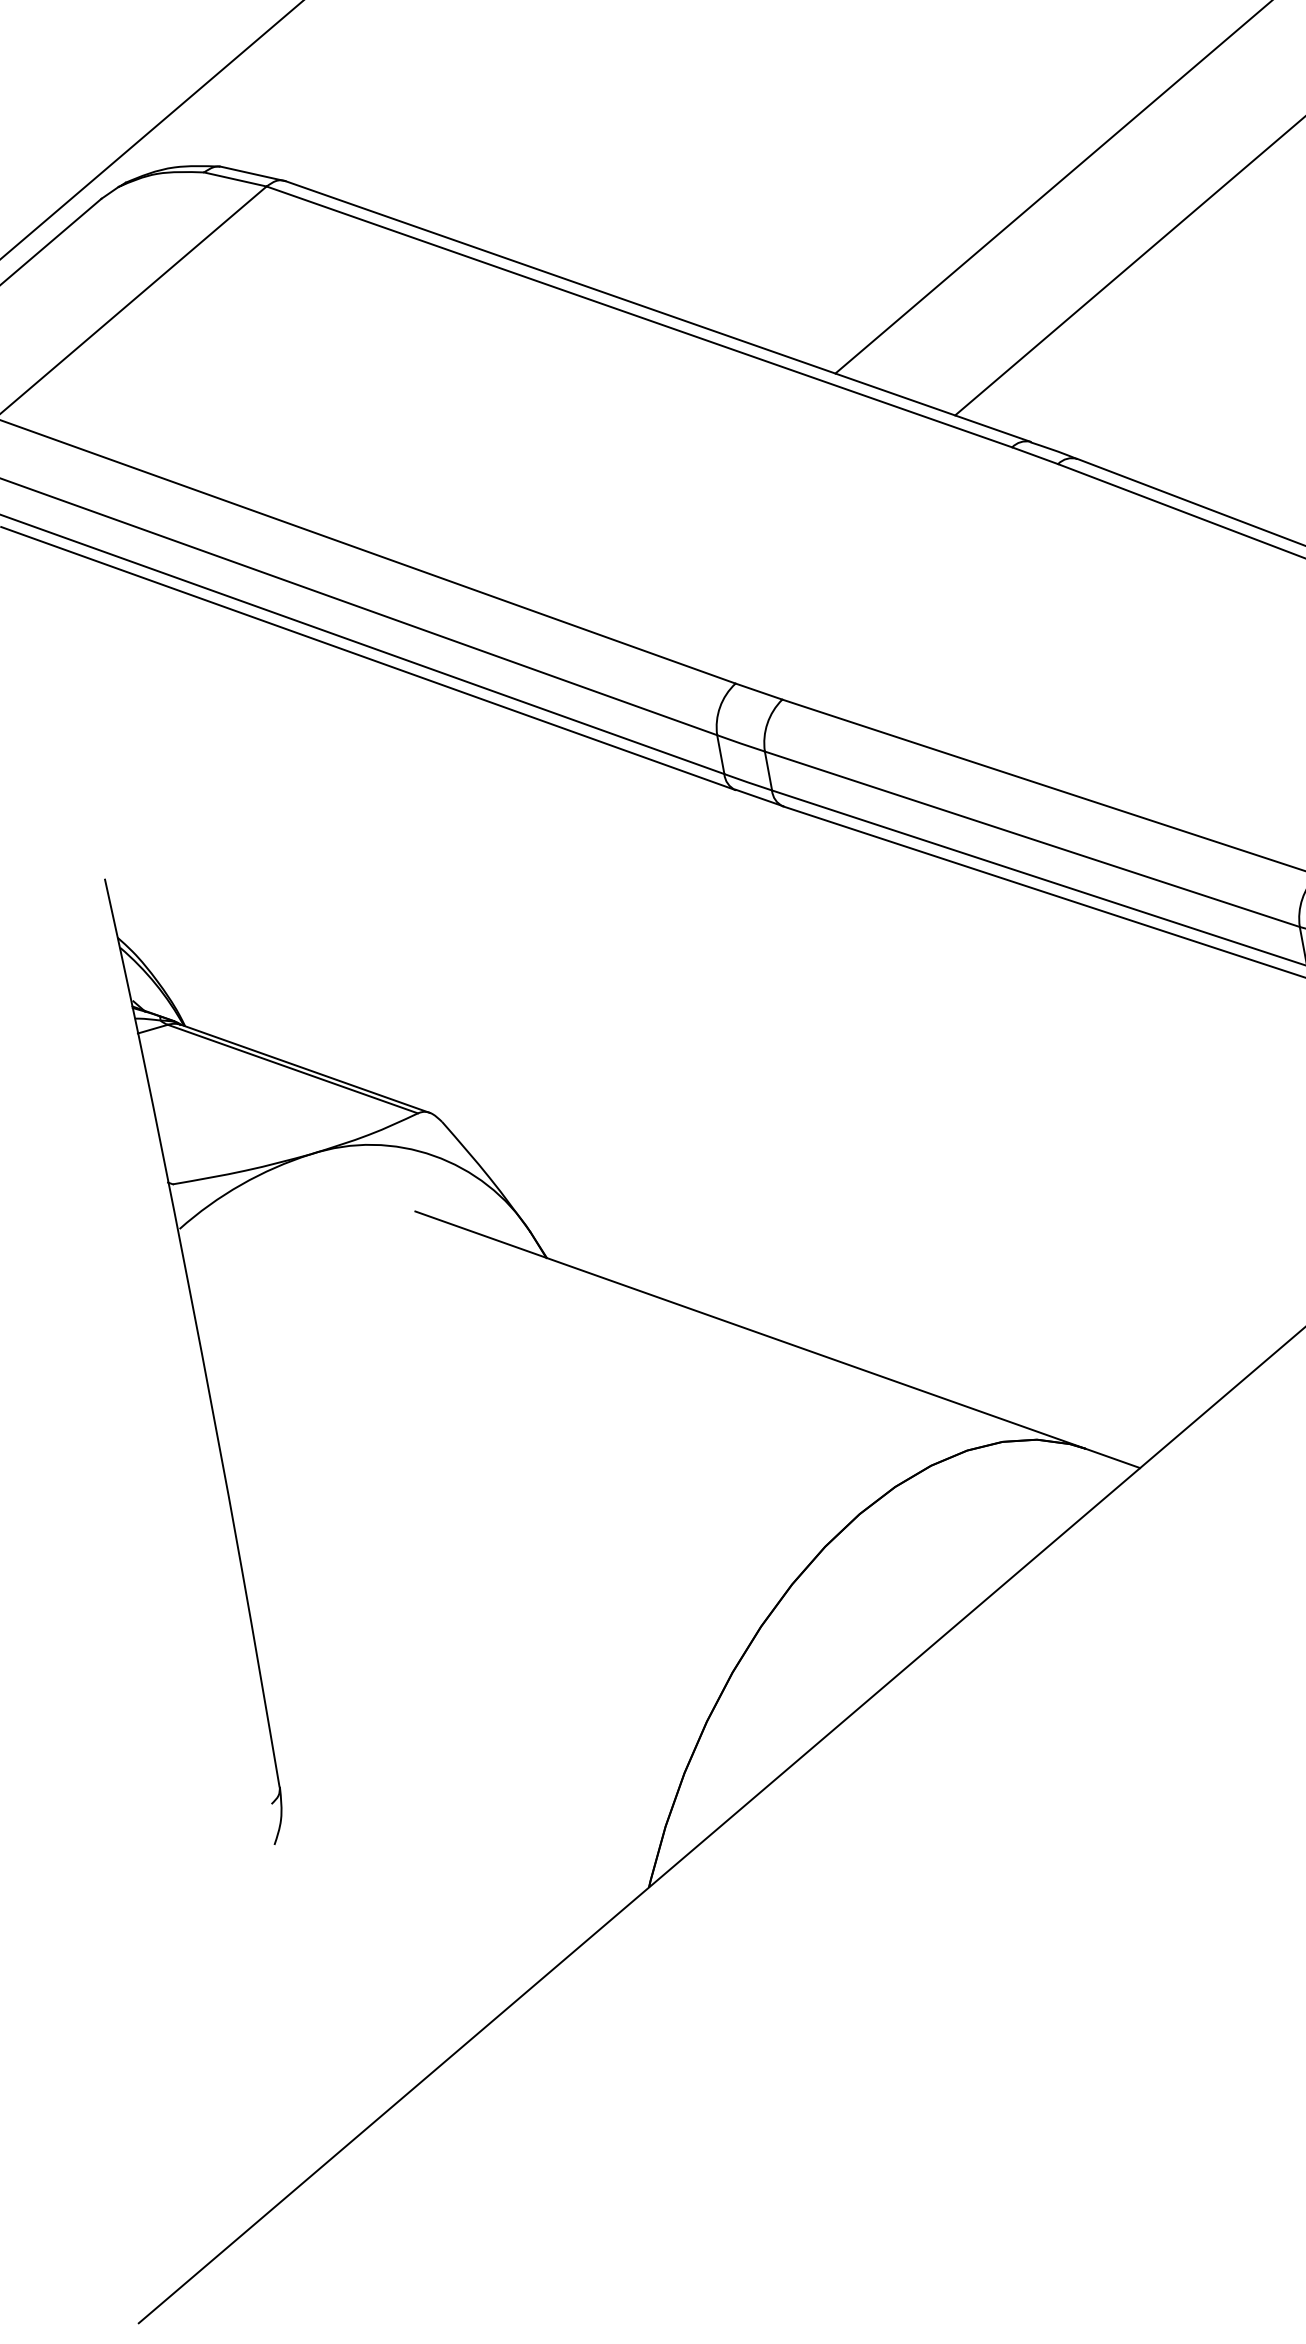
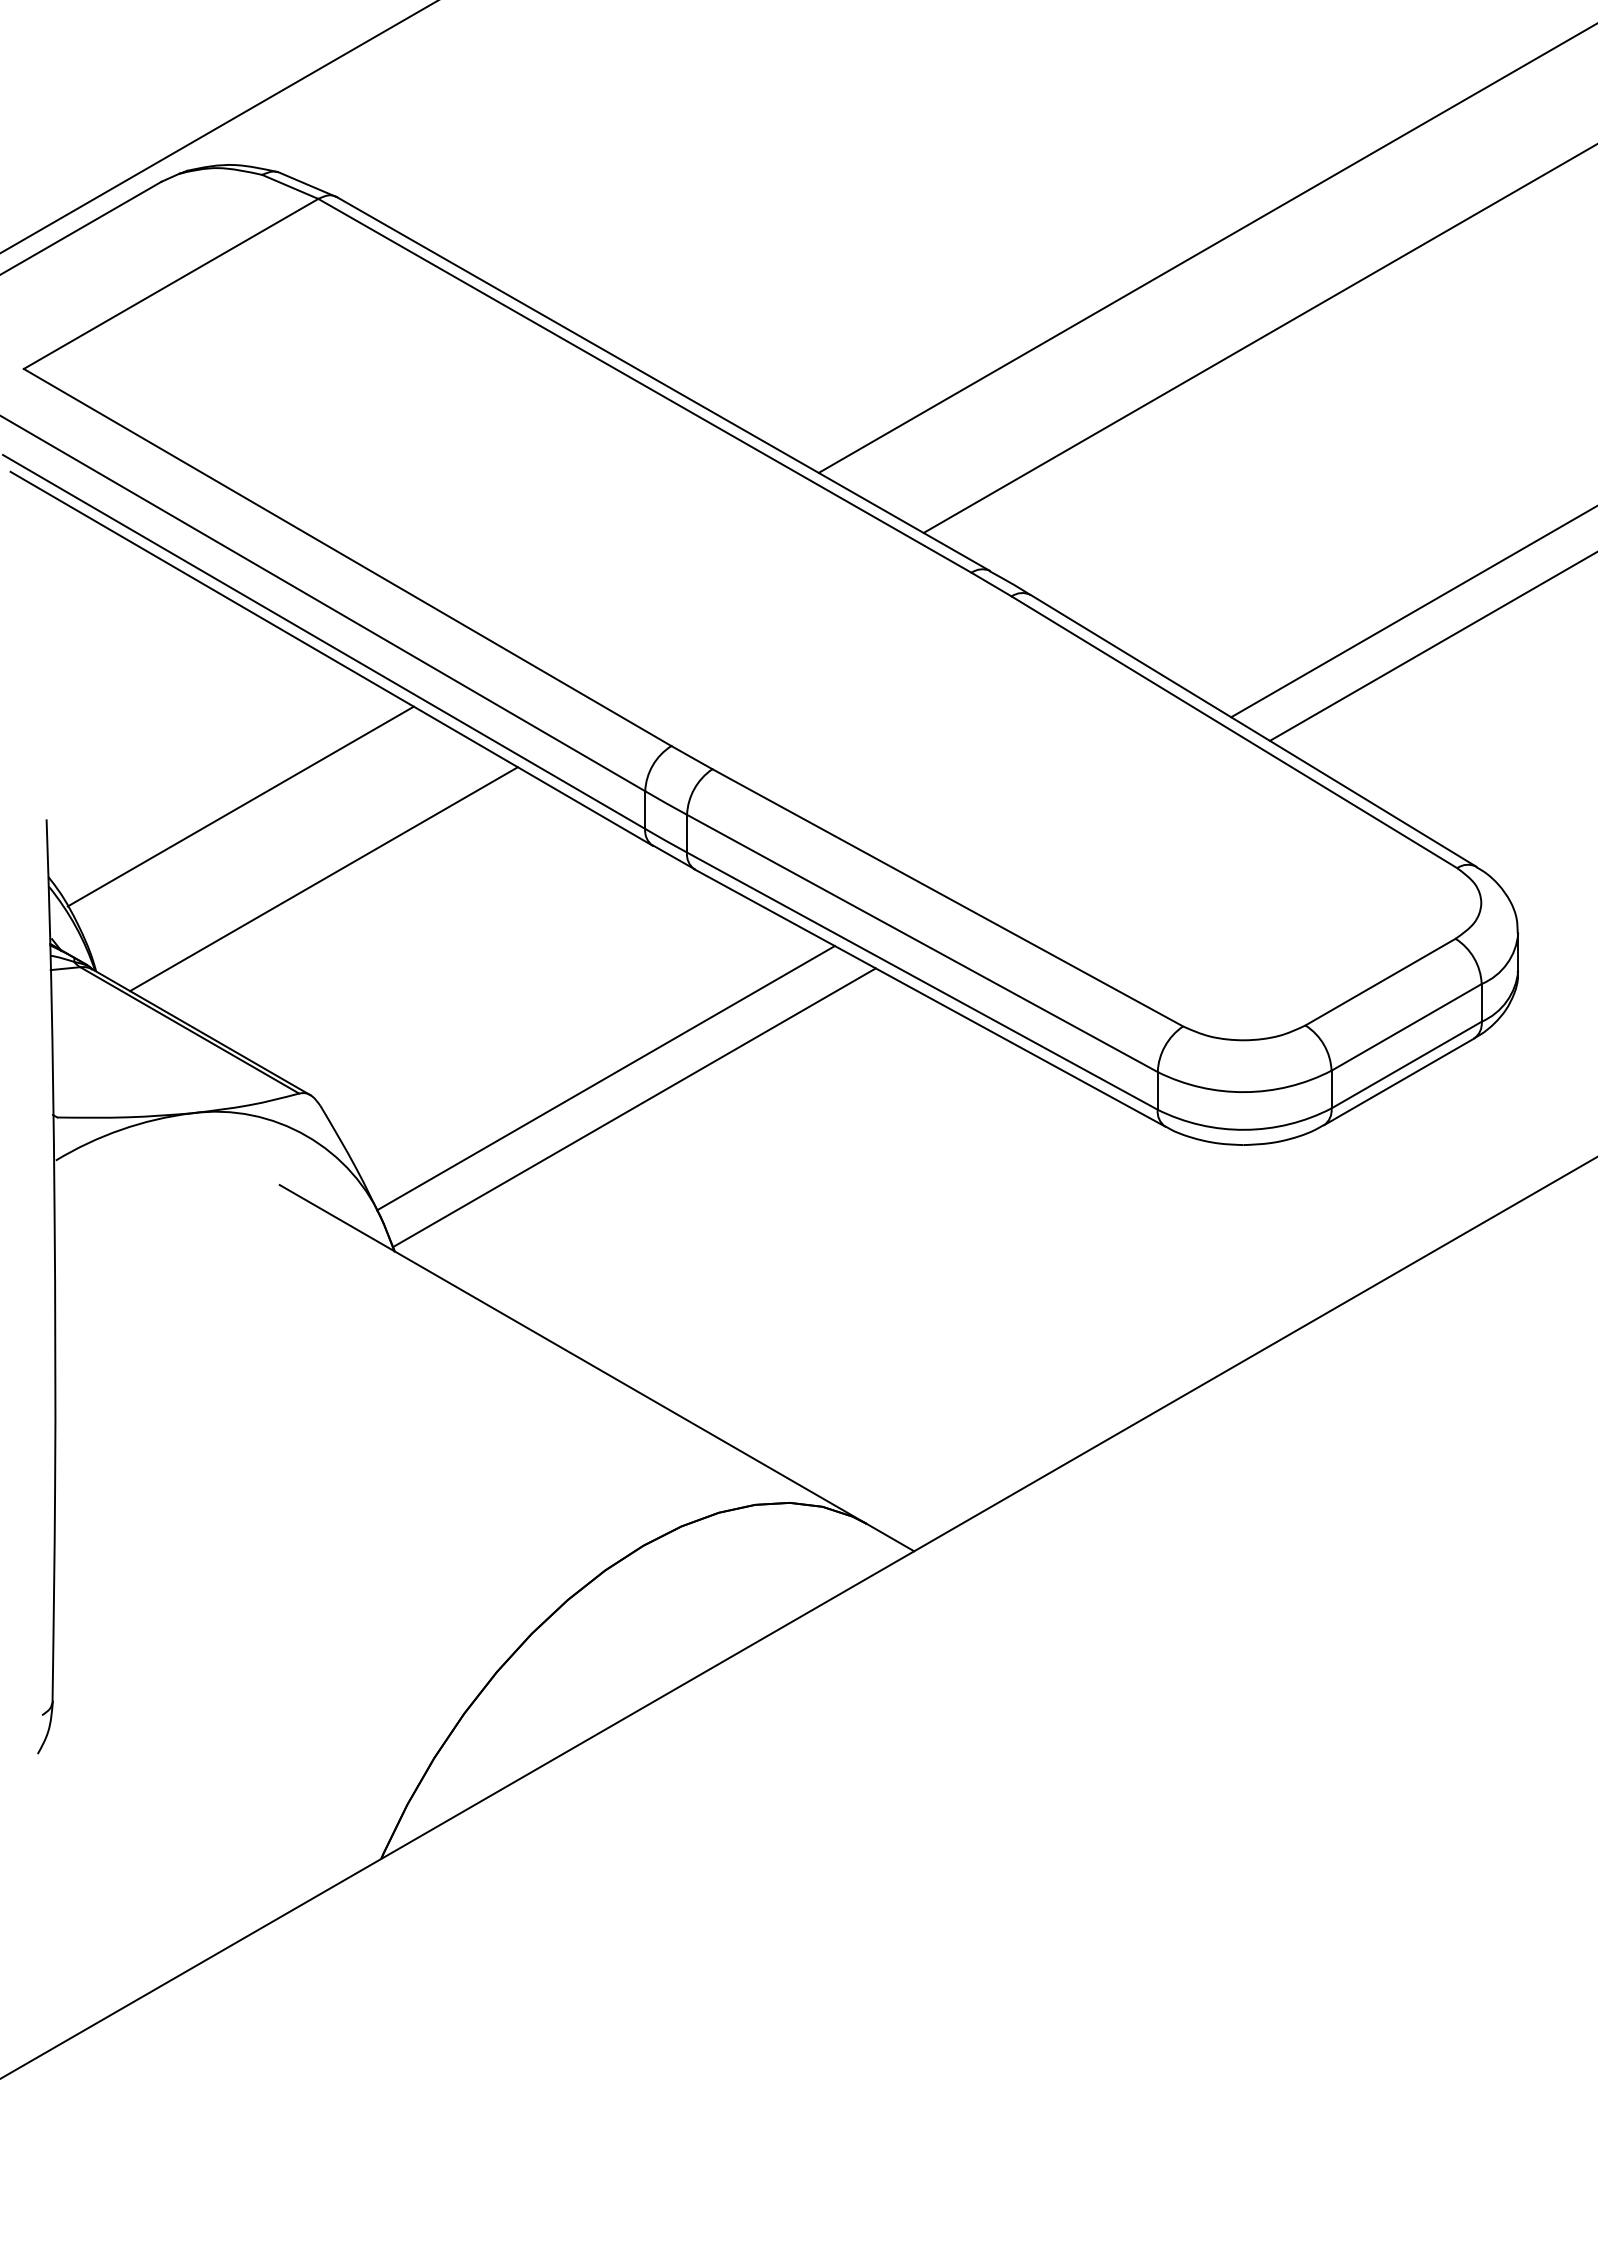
line: (302, 828) -> (240, 806), added
line: (402, 887) -> (323, 879), added
line: (731, 1039) -> (605, 1078), added
line: (766, 1063) -> (634, 1107), added

